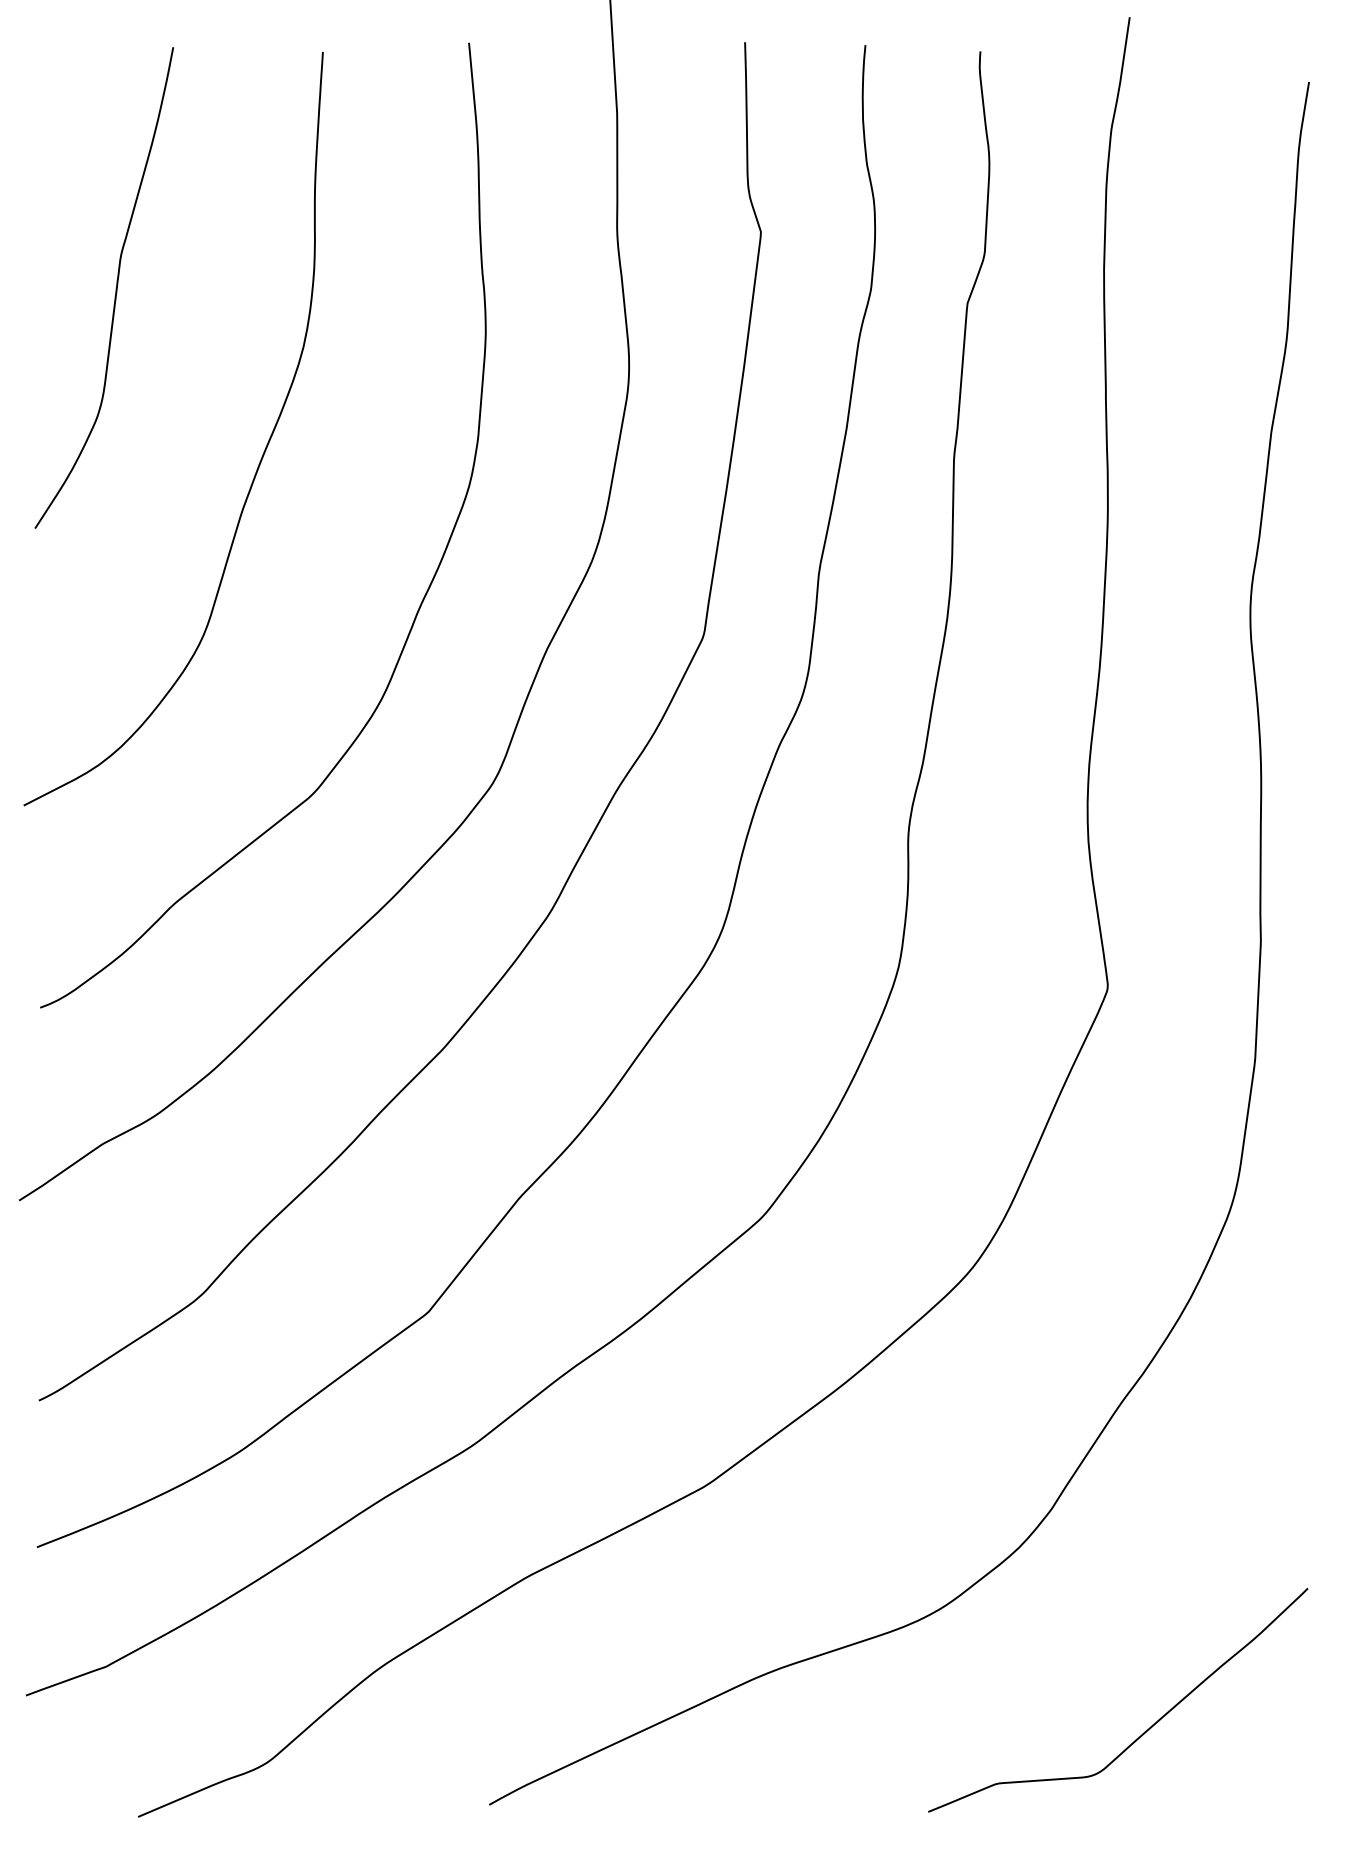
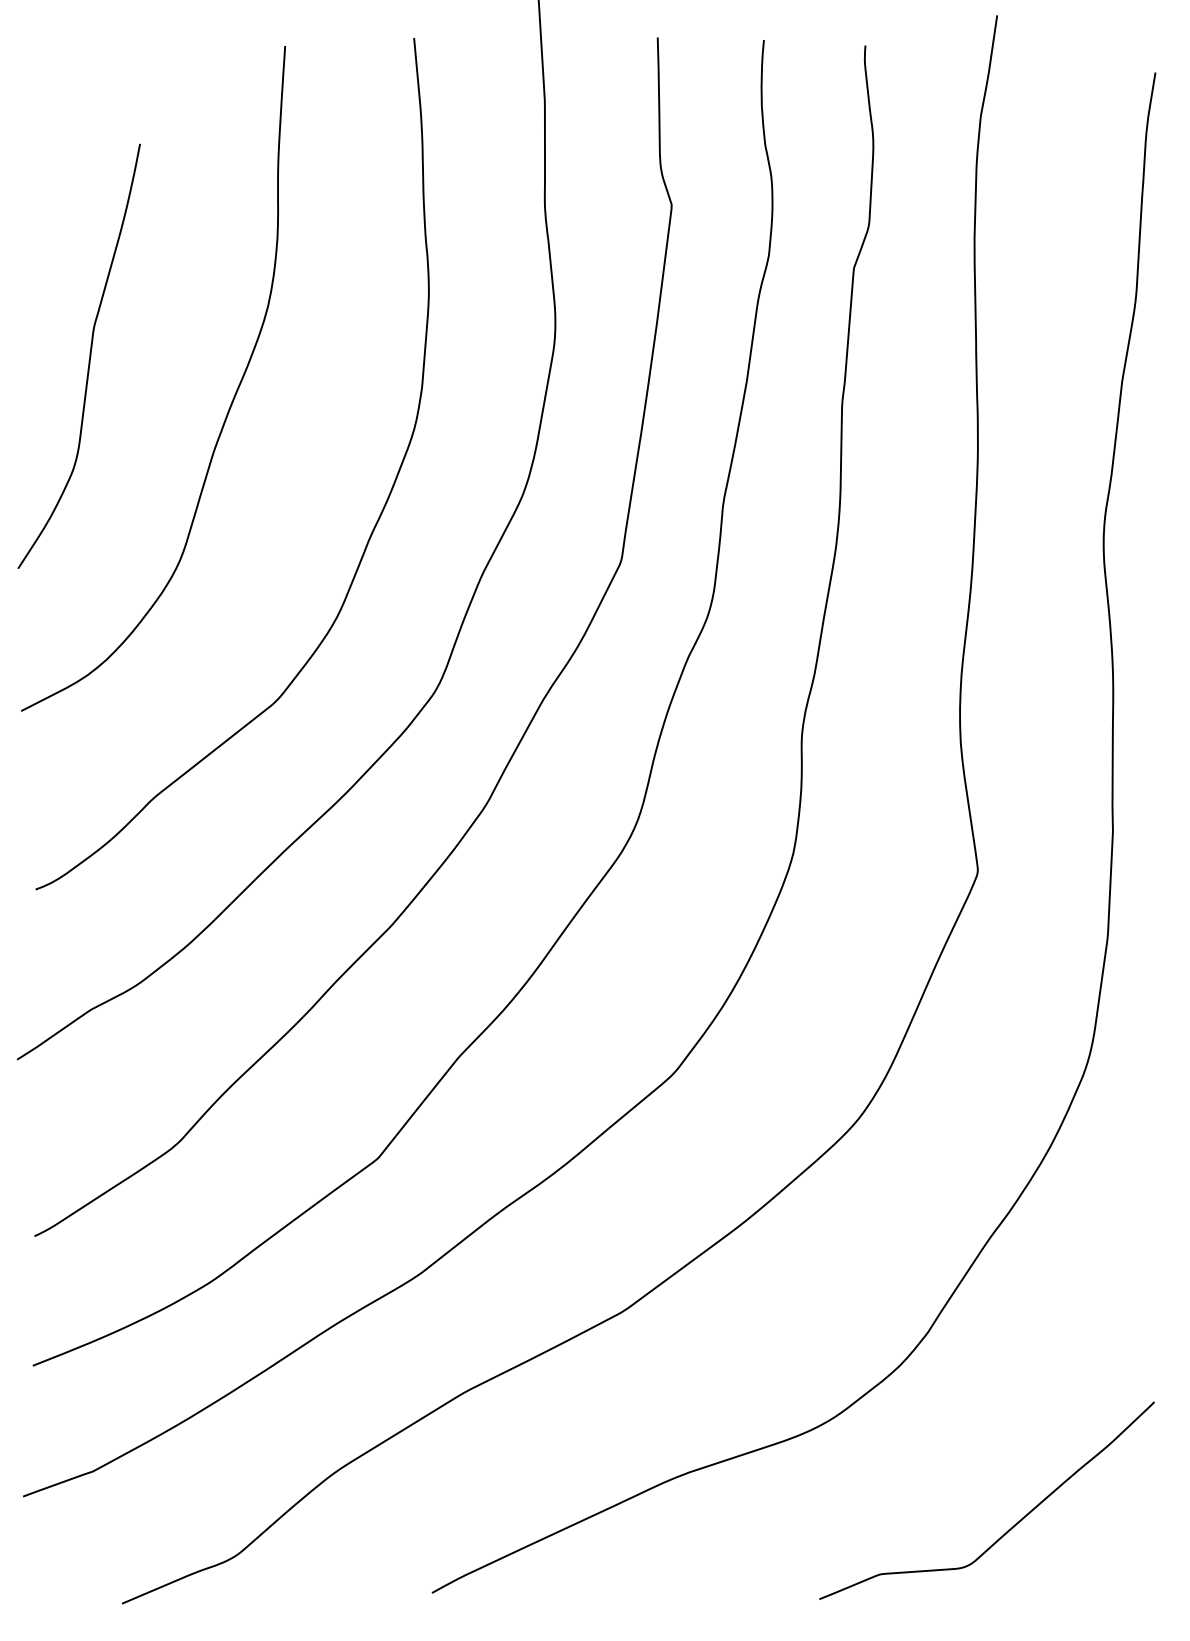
curve: (115, 287) -> (89, 355), moved

